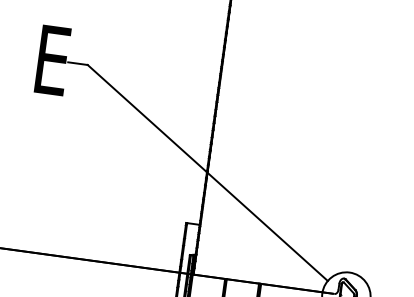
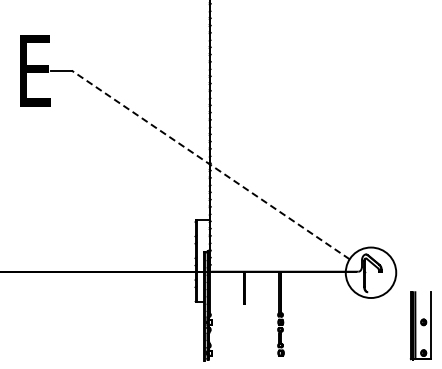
line: (207, 172) -> (210, 164), solid -> dashed

